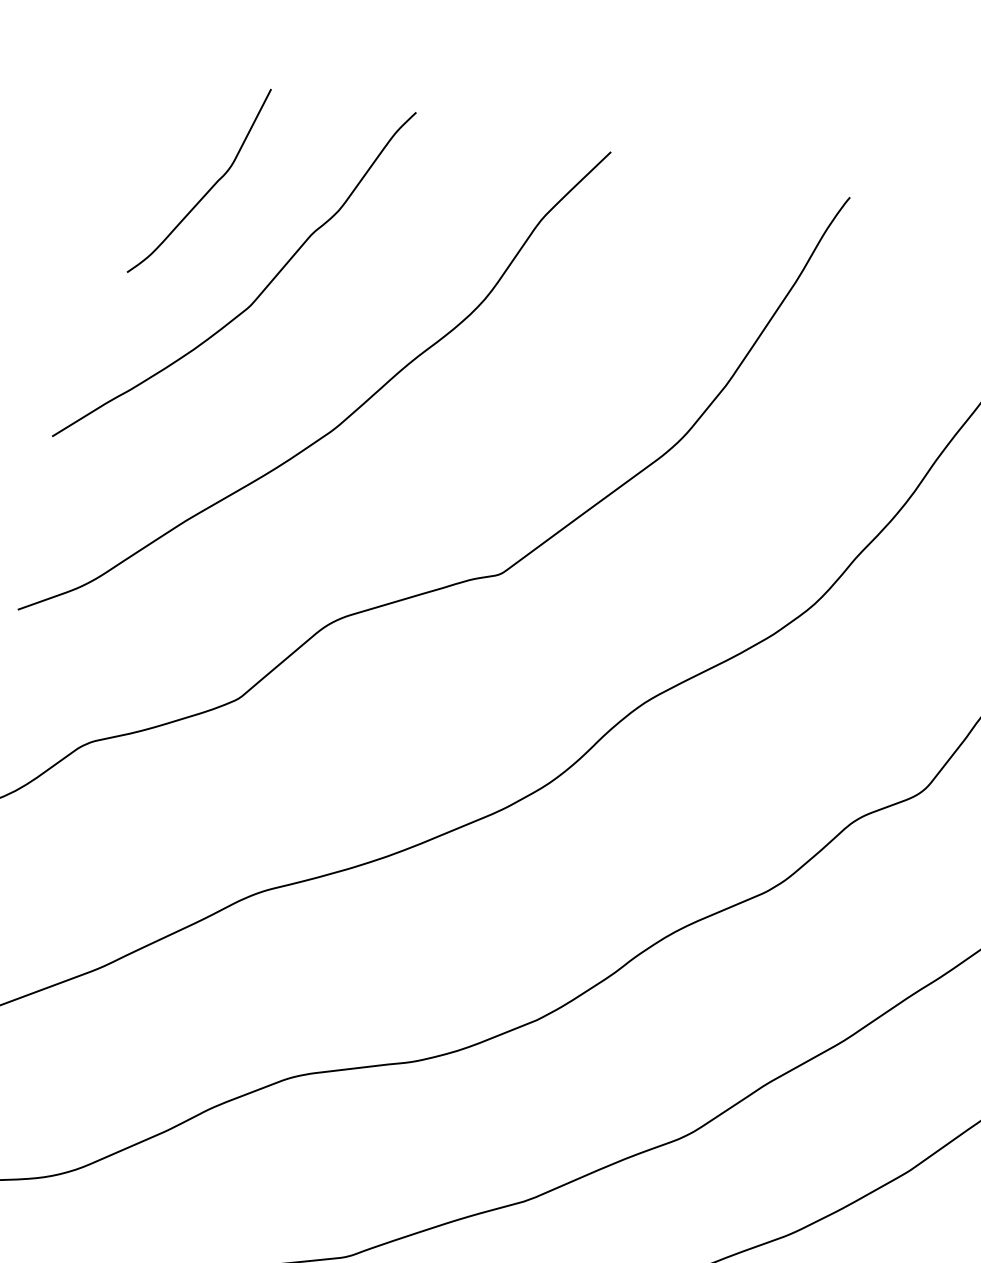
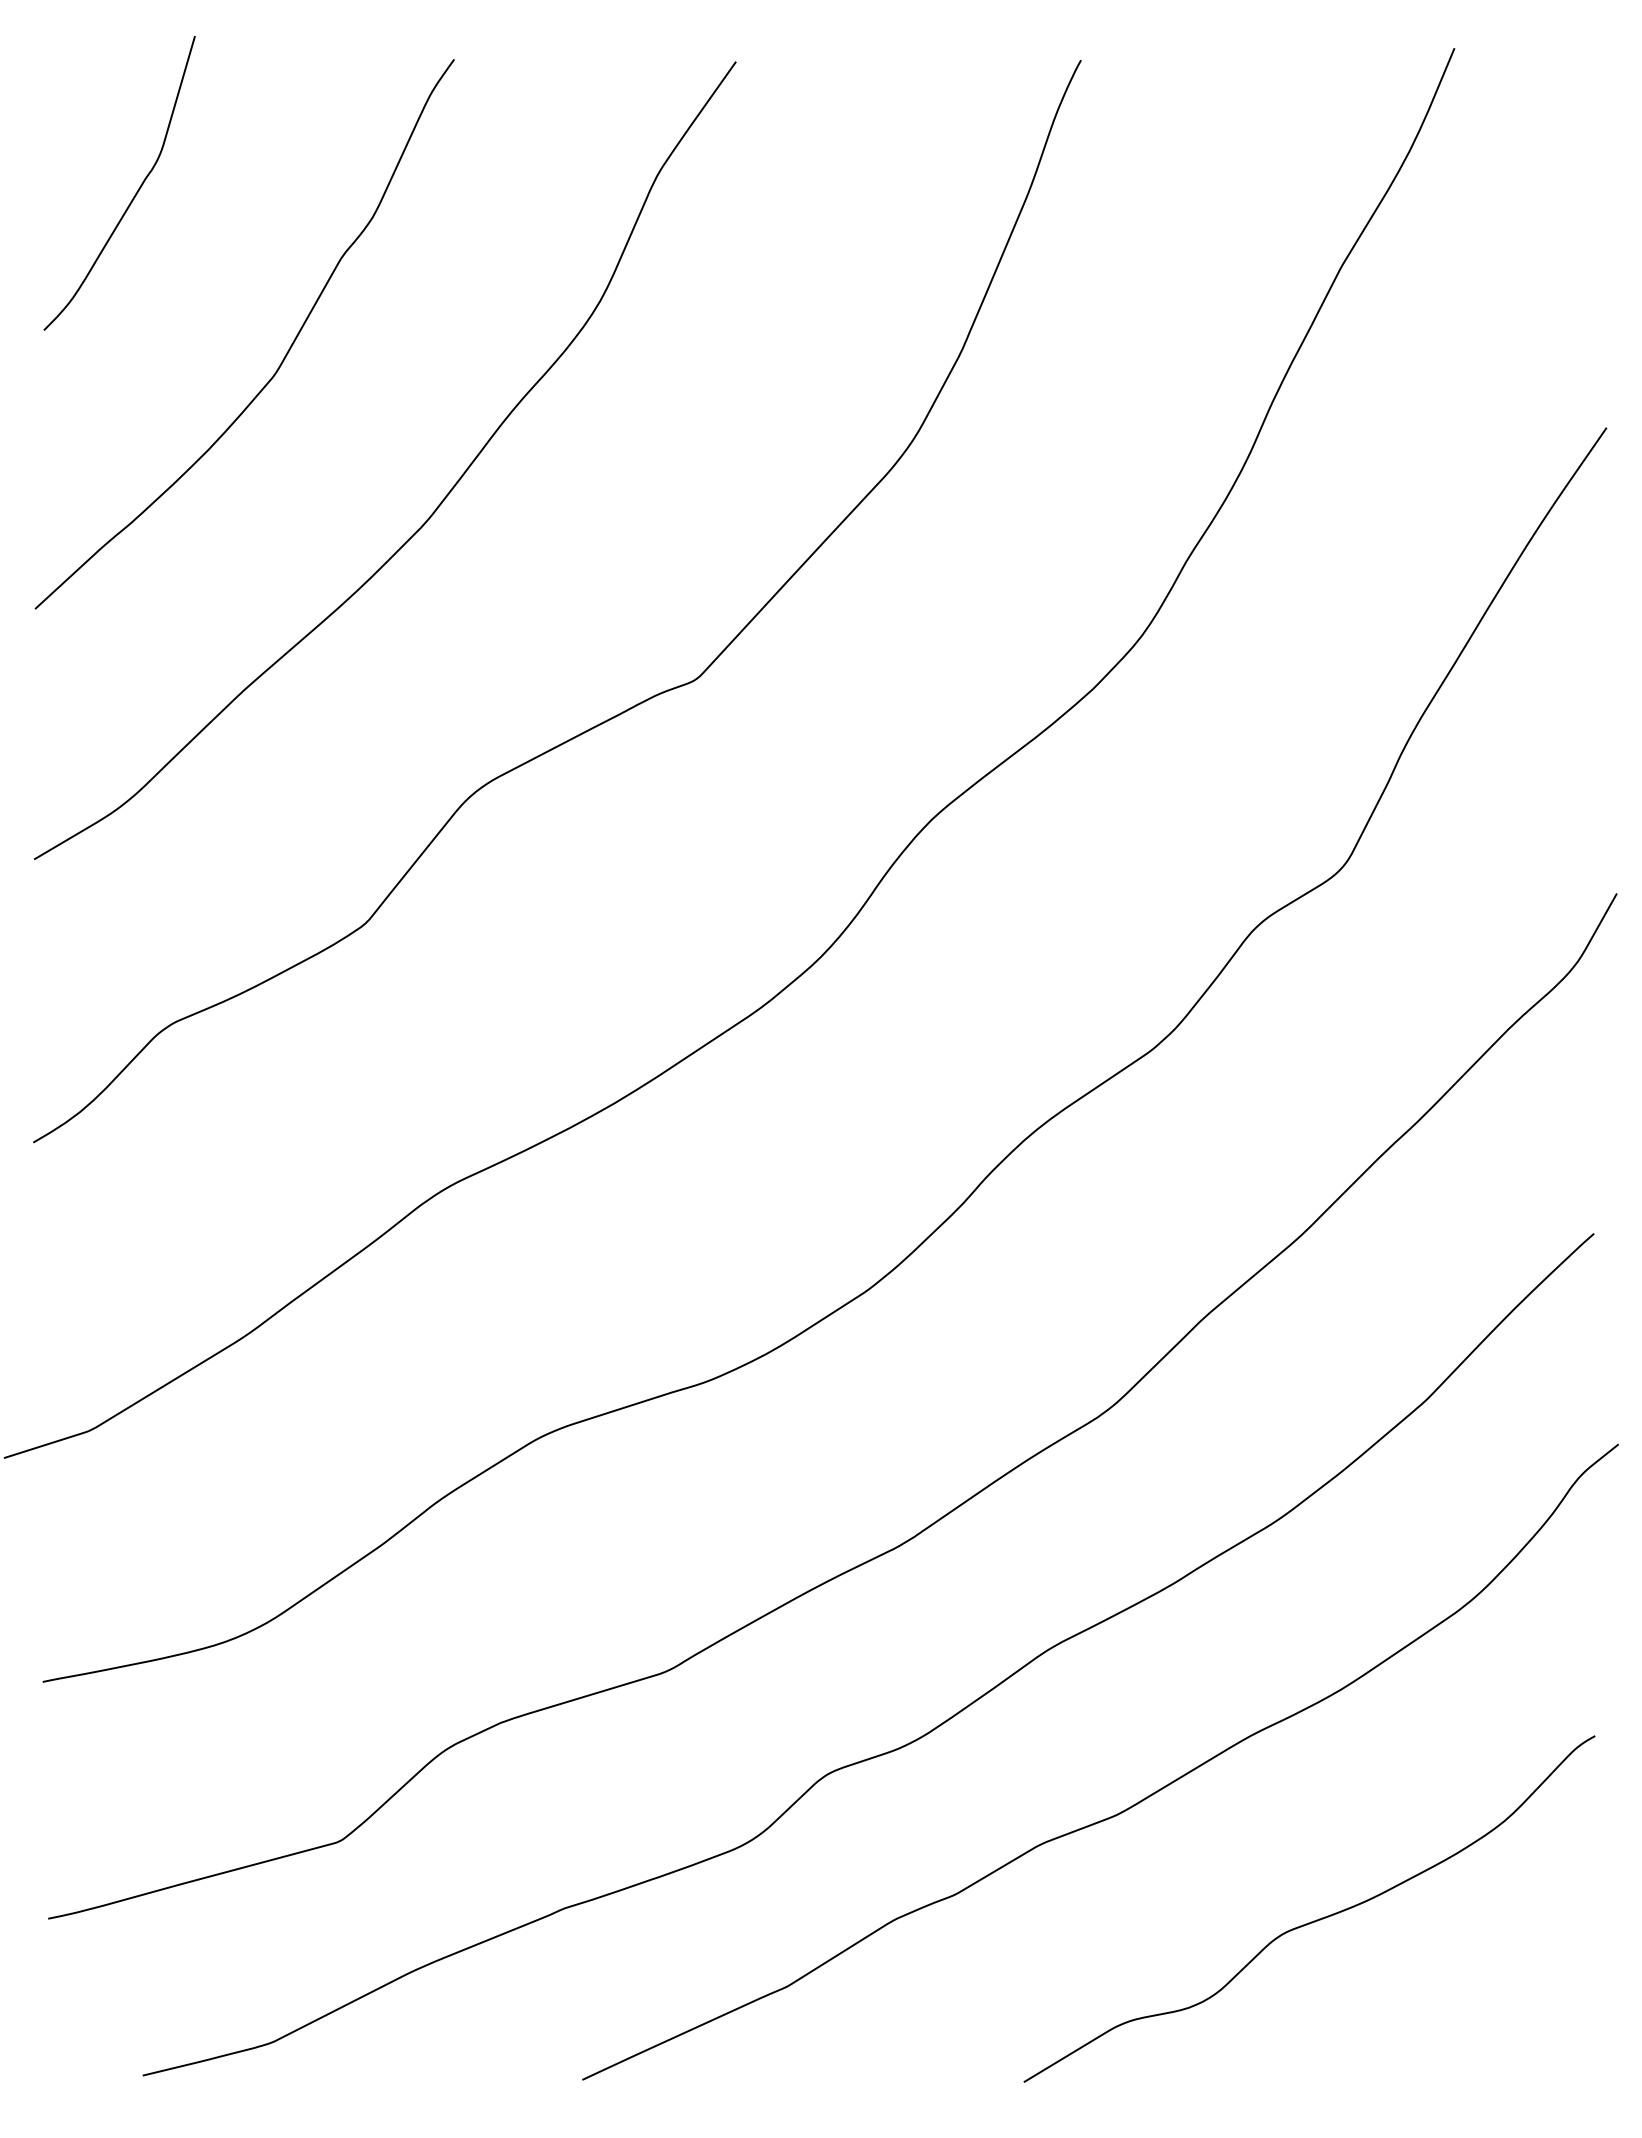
curve: (209, 188) -> (136, 191), moved

